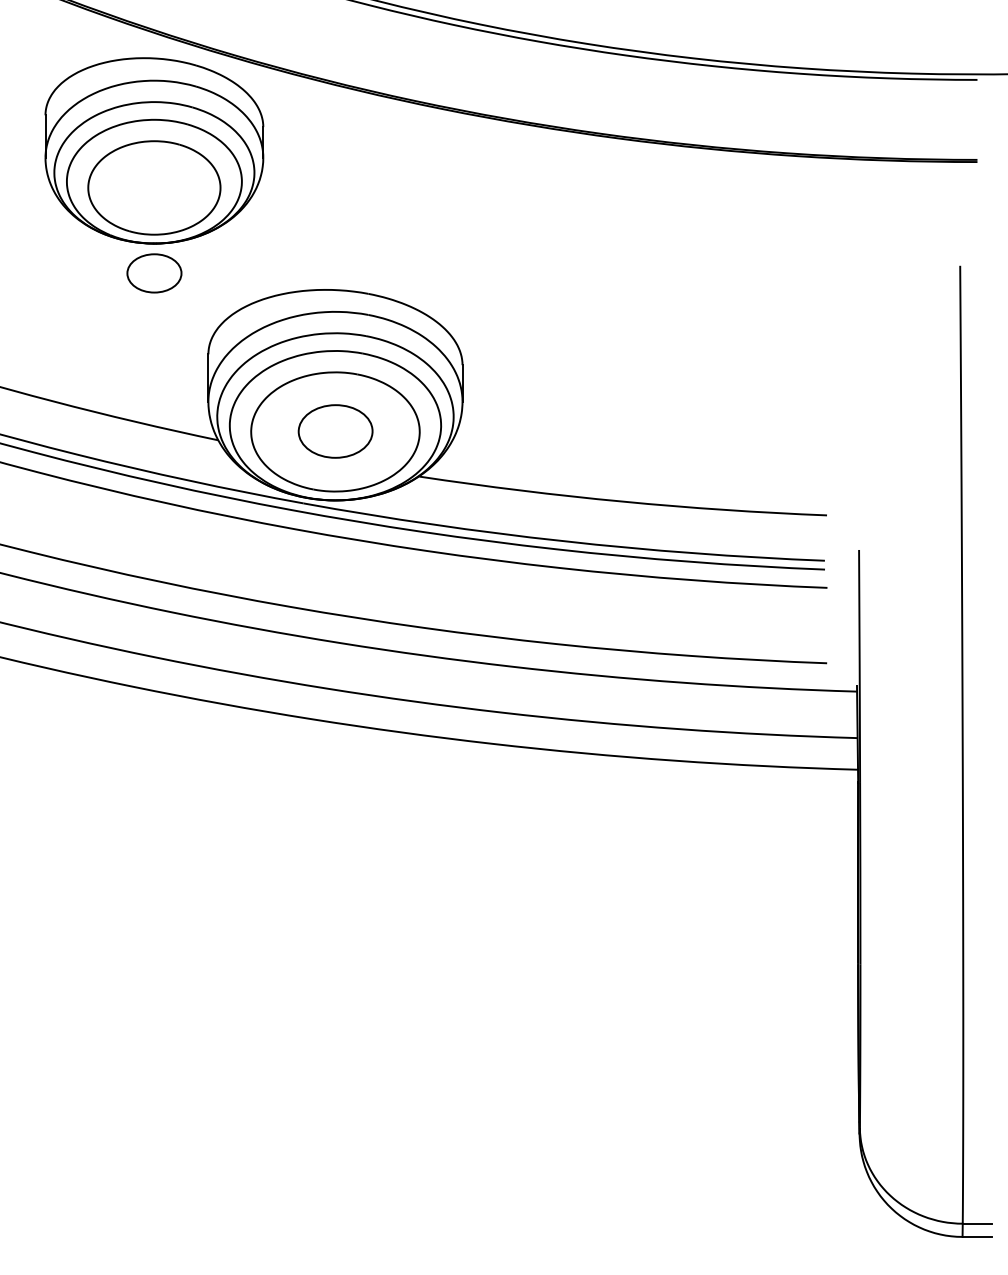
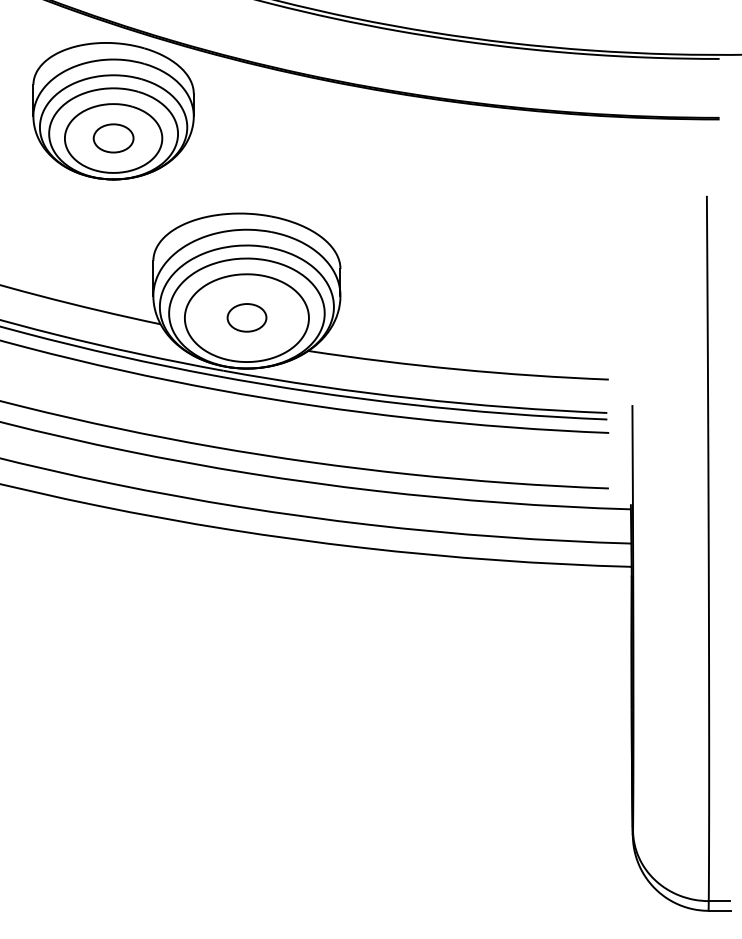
part: (154, 273) -> (113, 138), moved
part: (334, 431) -> (246, 317), size x0.71

